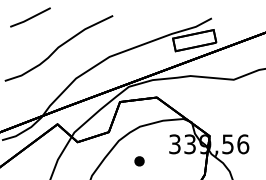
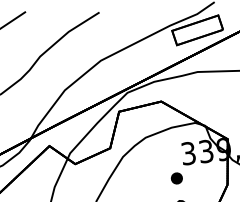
part: (139, 161) -> (176, 178), moved

